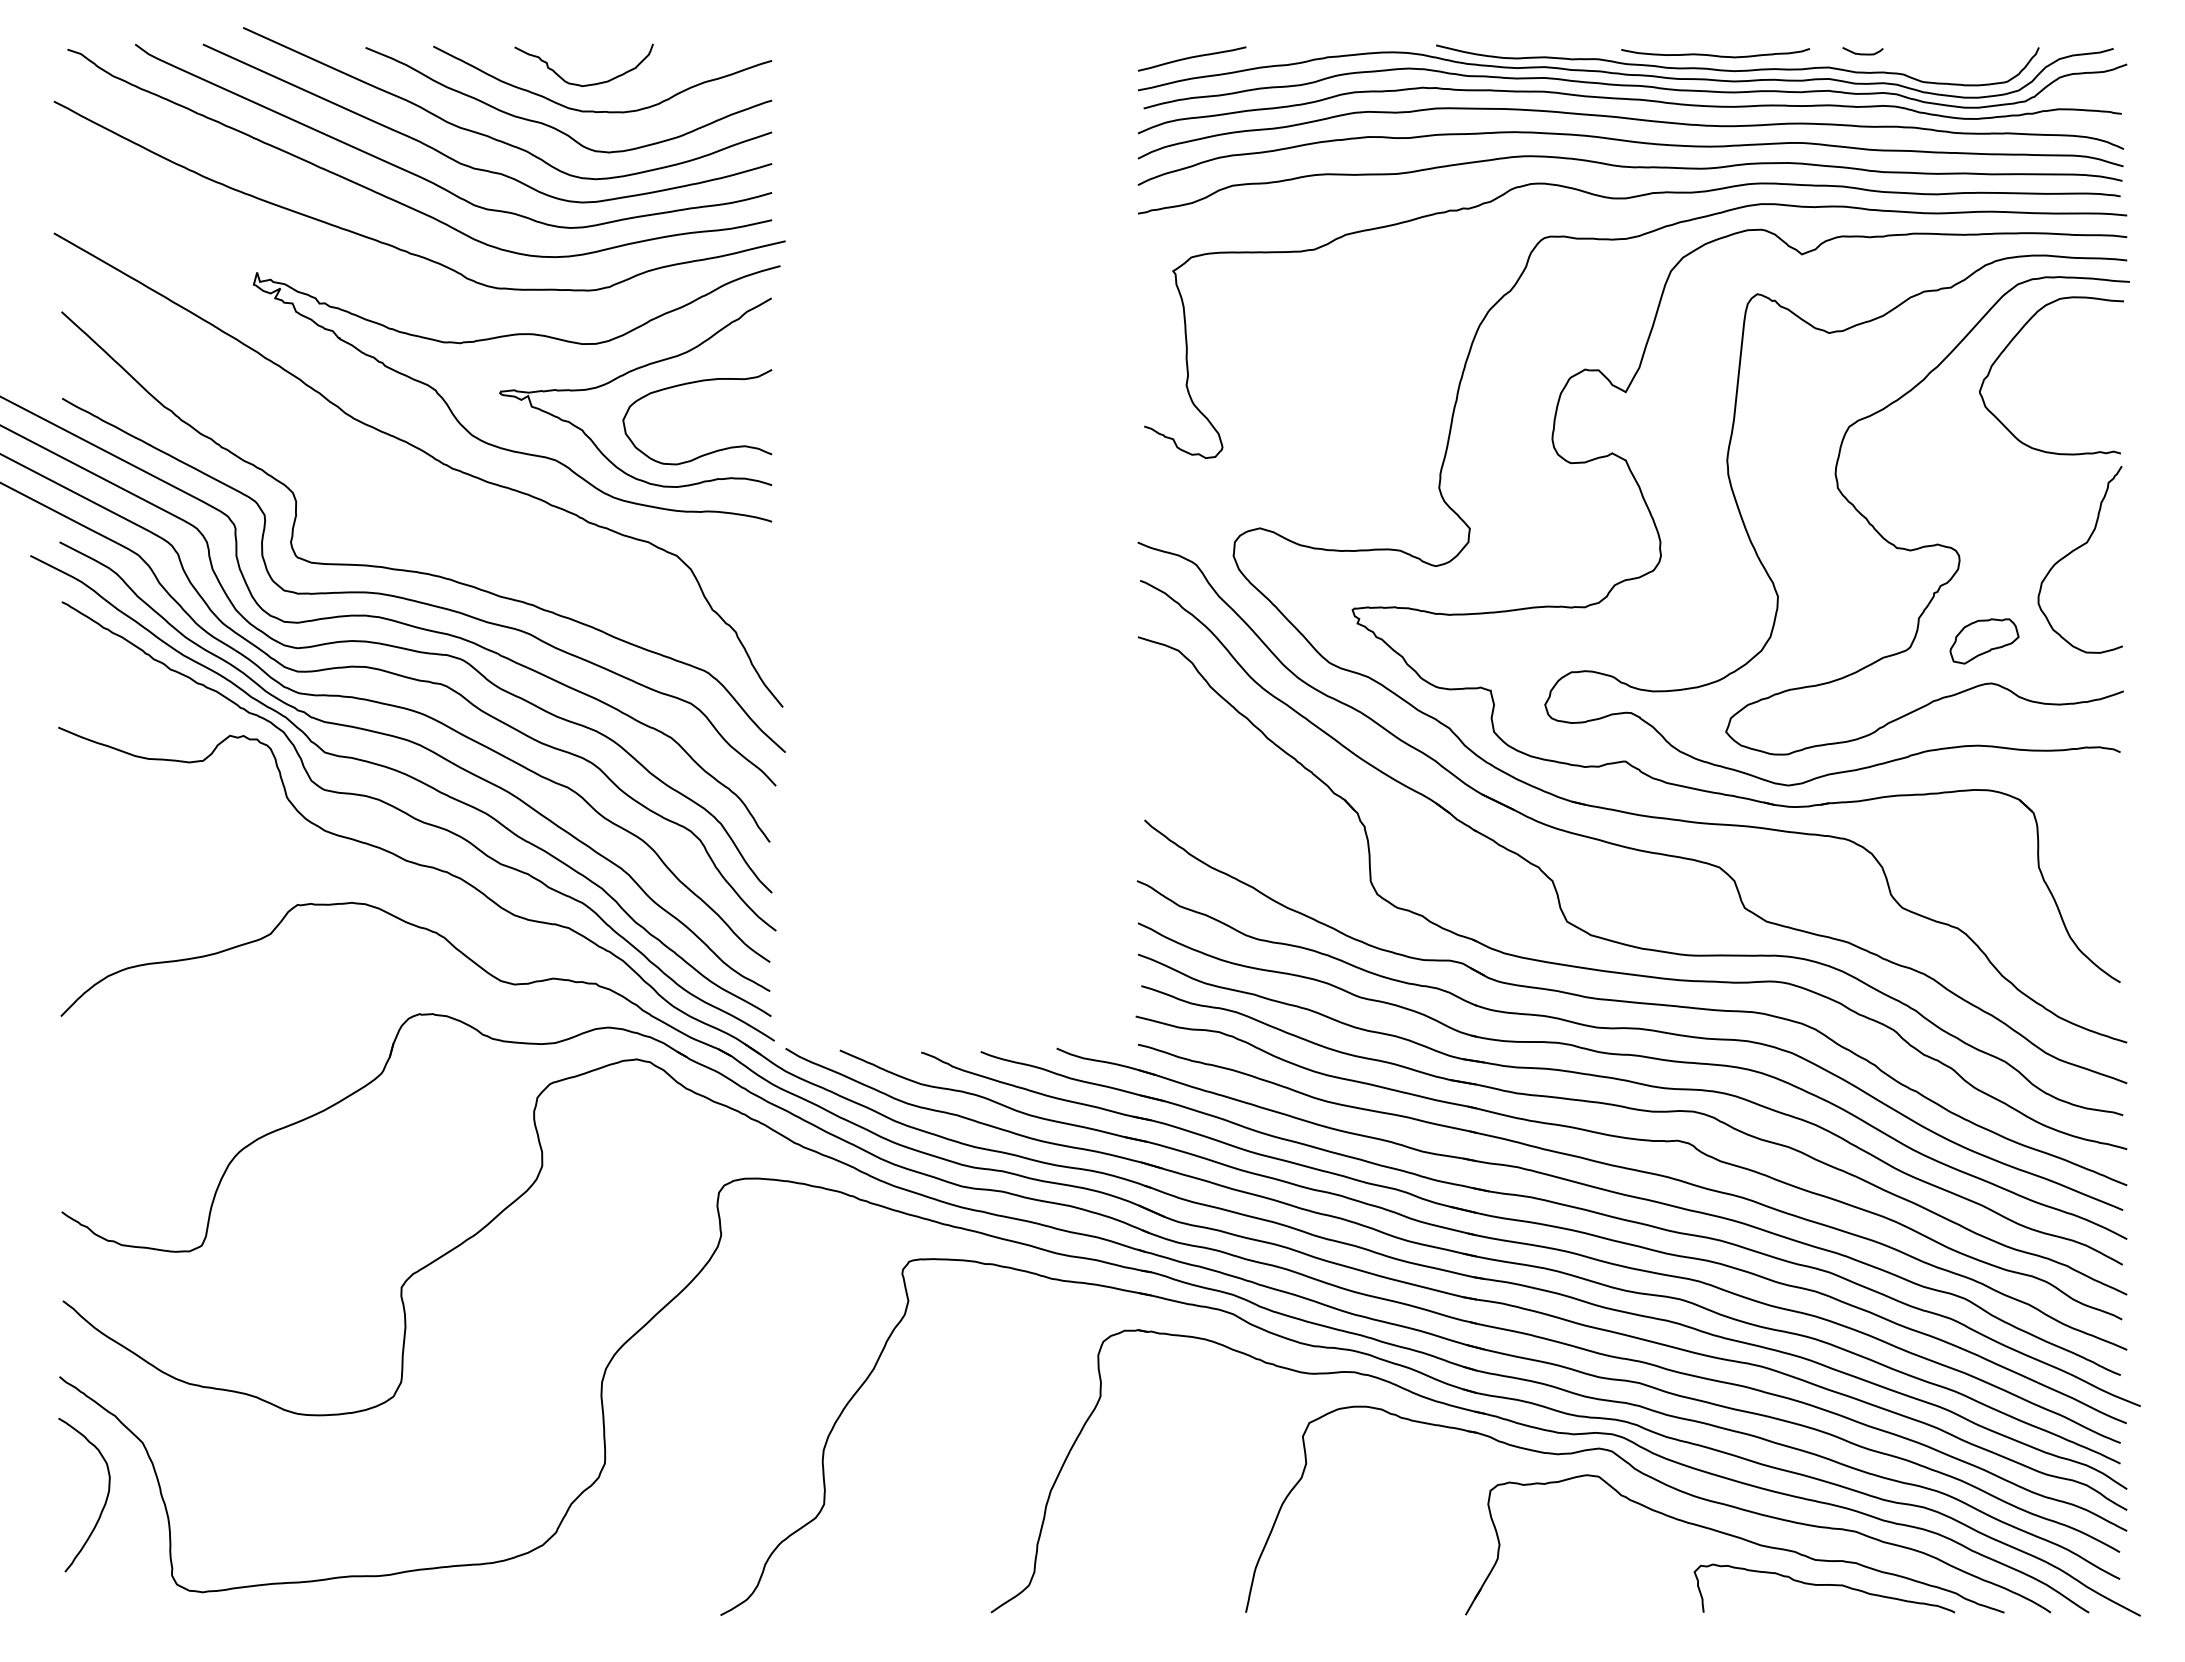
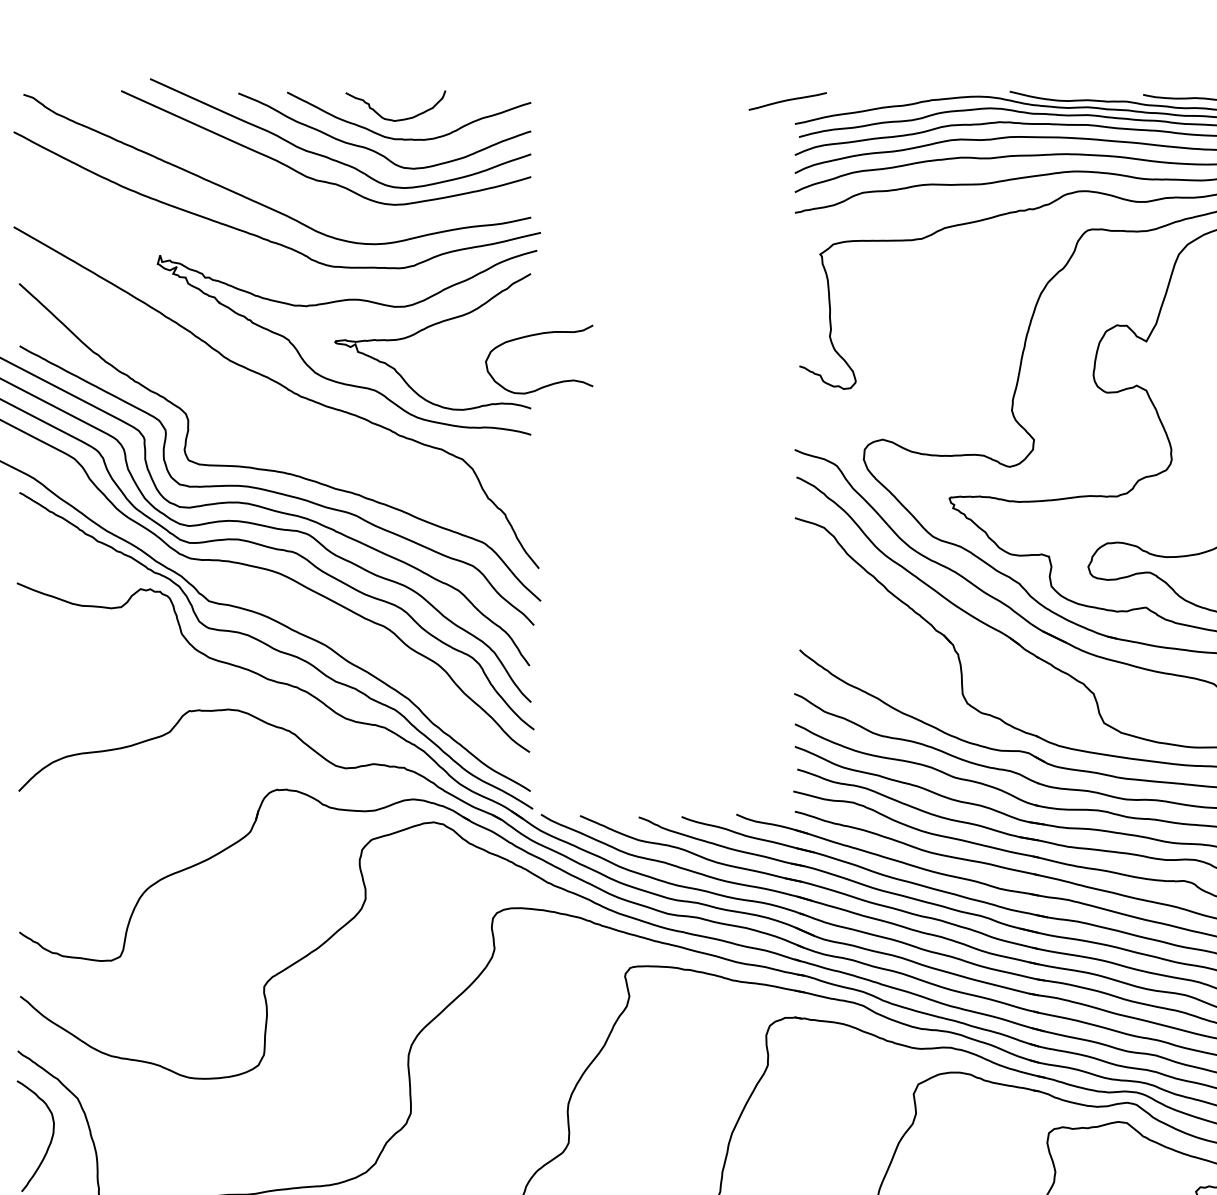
curve: (1192, 58) -> (788, 101), moved
curve: (430, 180) -> (285, 188), removed
curve: (694, 383) -> (537, 335), moved
curve: (425, 749) -> (281, 599), removed

